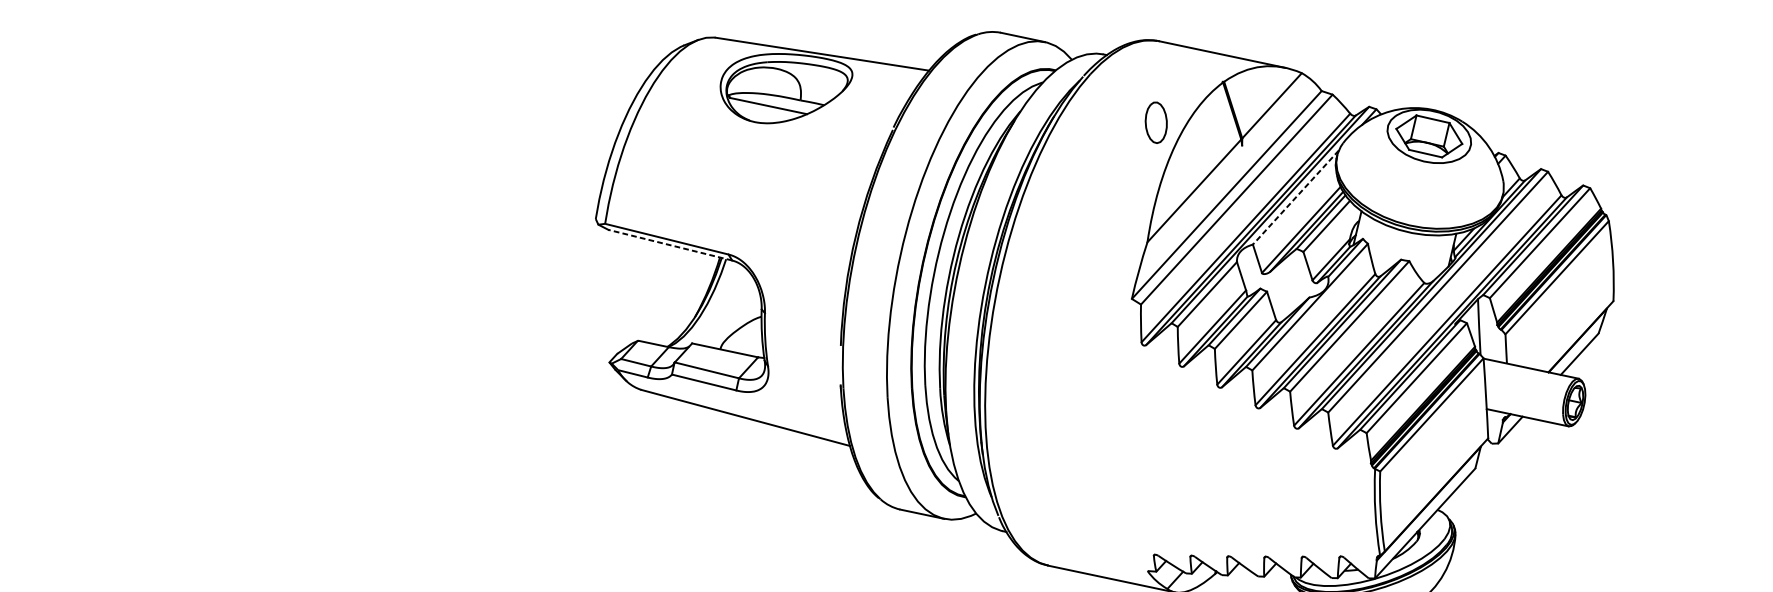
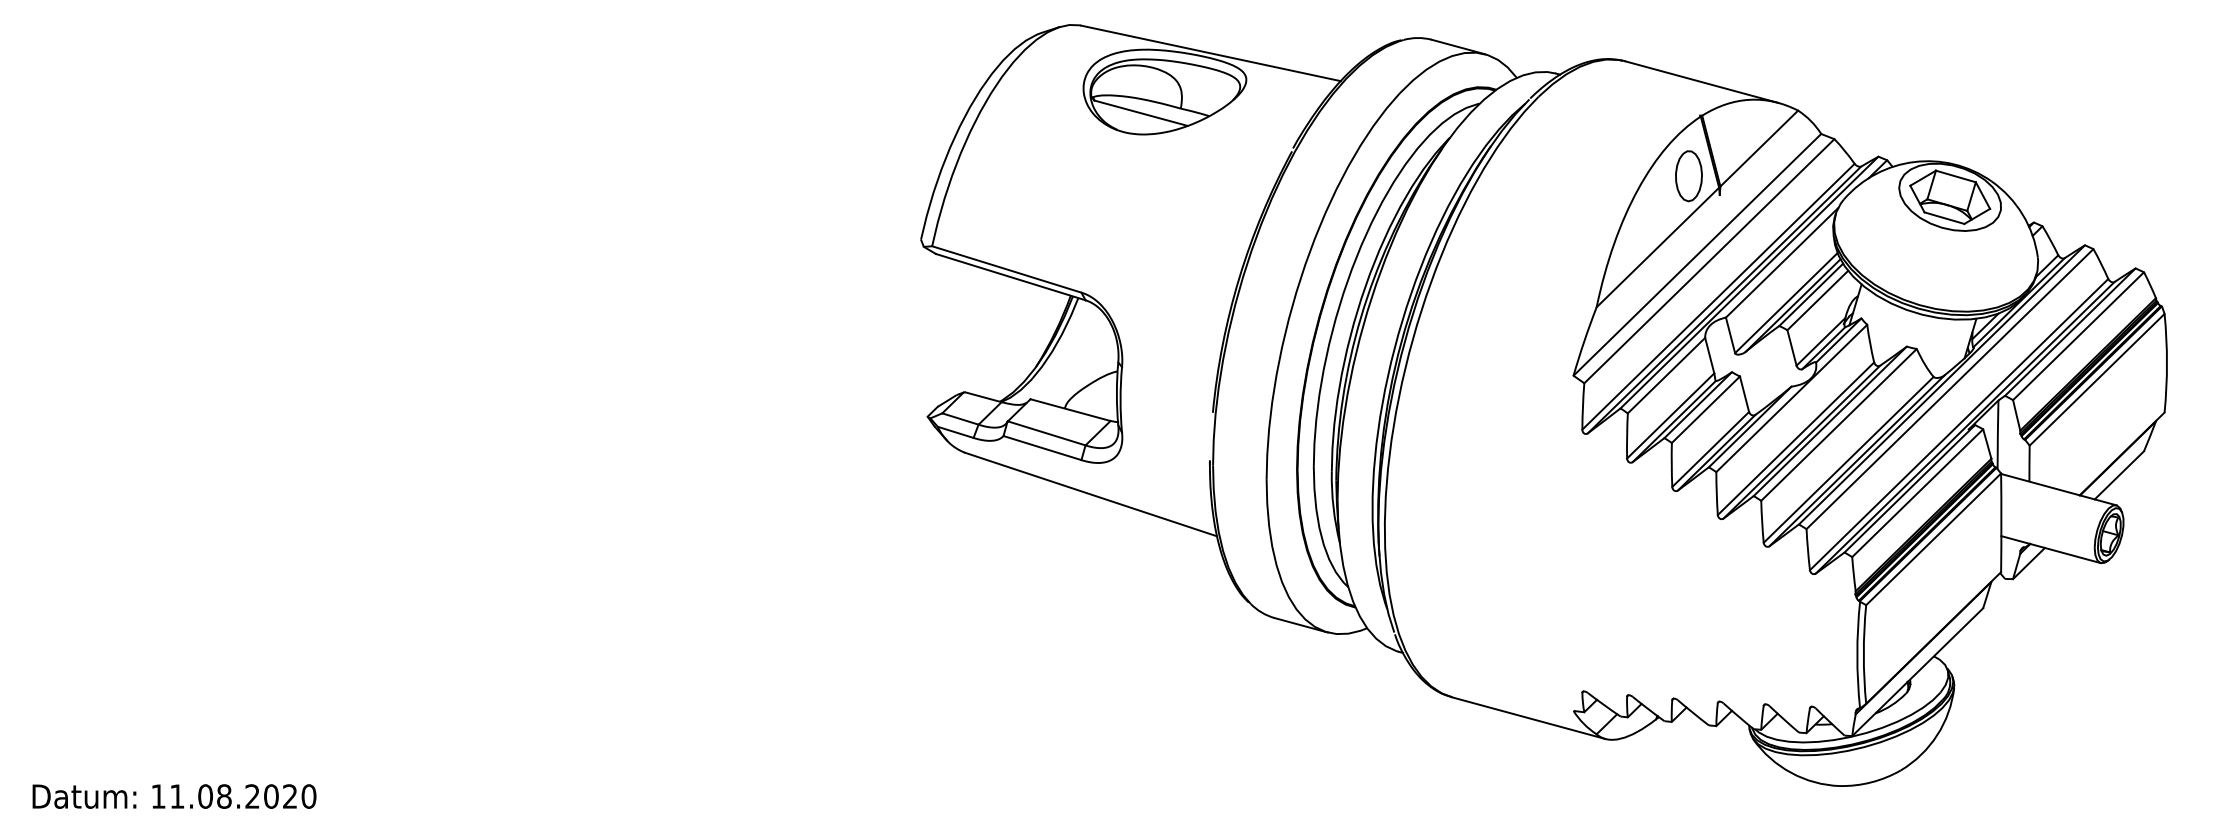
part: (1155, 123) -> (1688, 176), moved
line: (1295, 198) -> (1781, 263), dashed -> solid
line: (670, 244) -> (1010, 276), dashed -> solid

